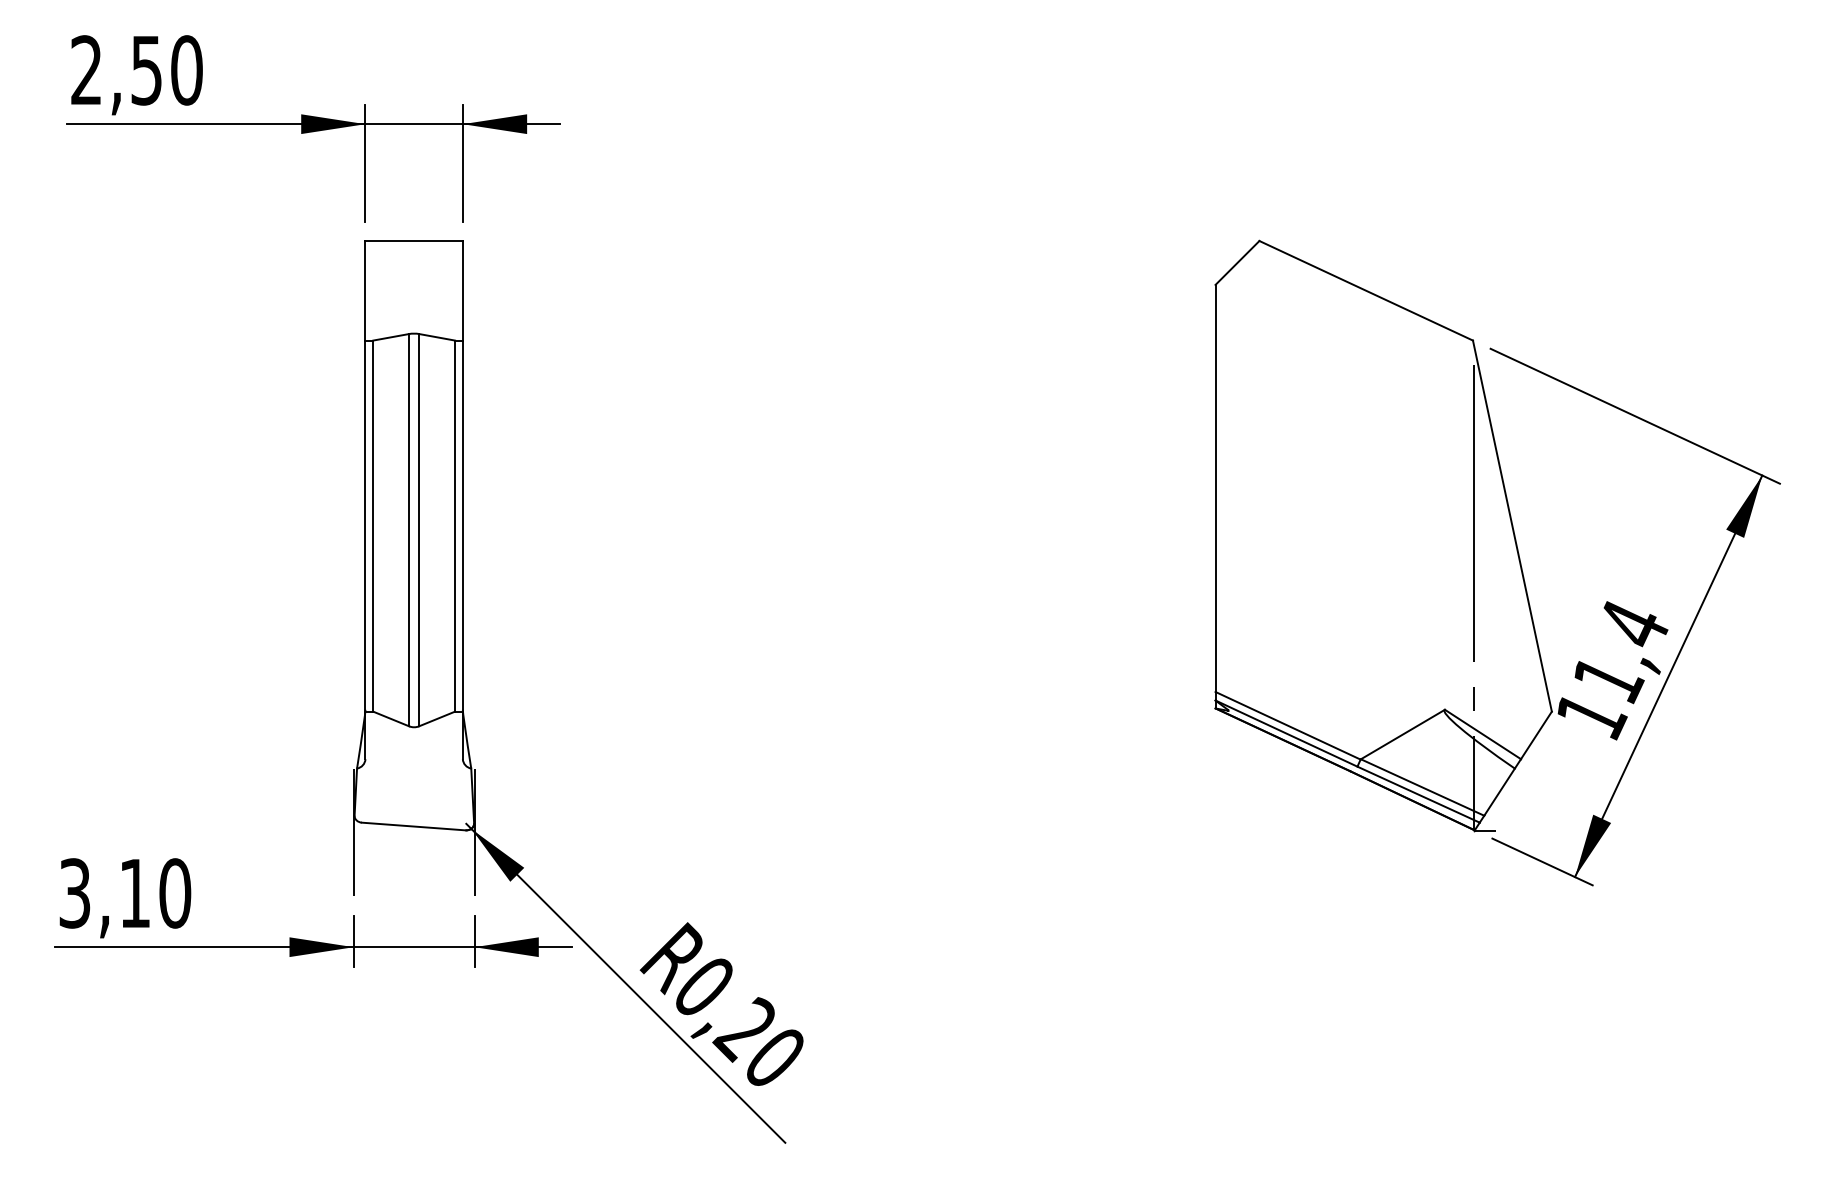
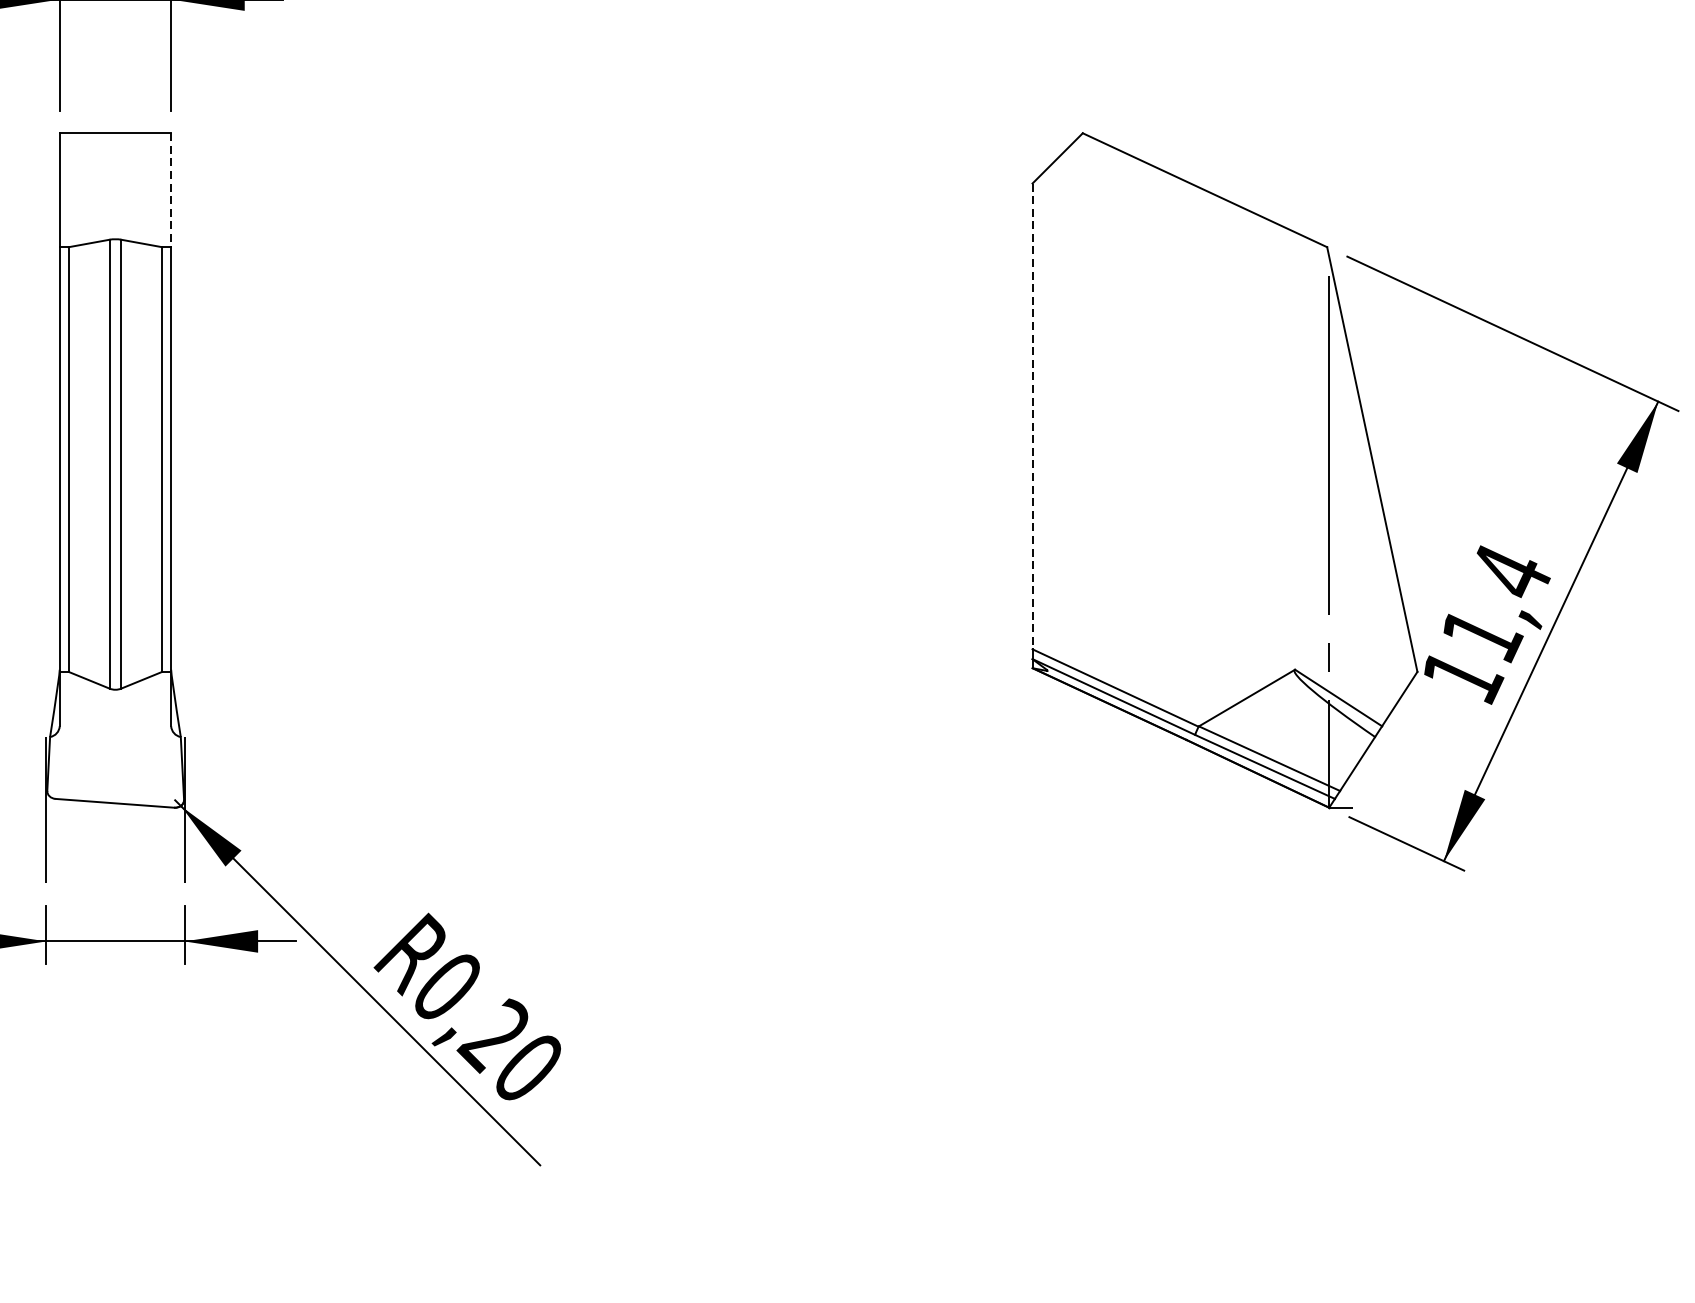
line: (462, 290) -> (170, 189), solid -> dashed
line: (1215, 488) -> (1032, 416), solid -> dashed

